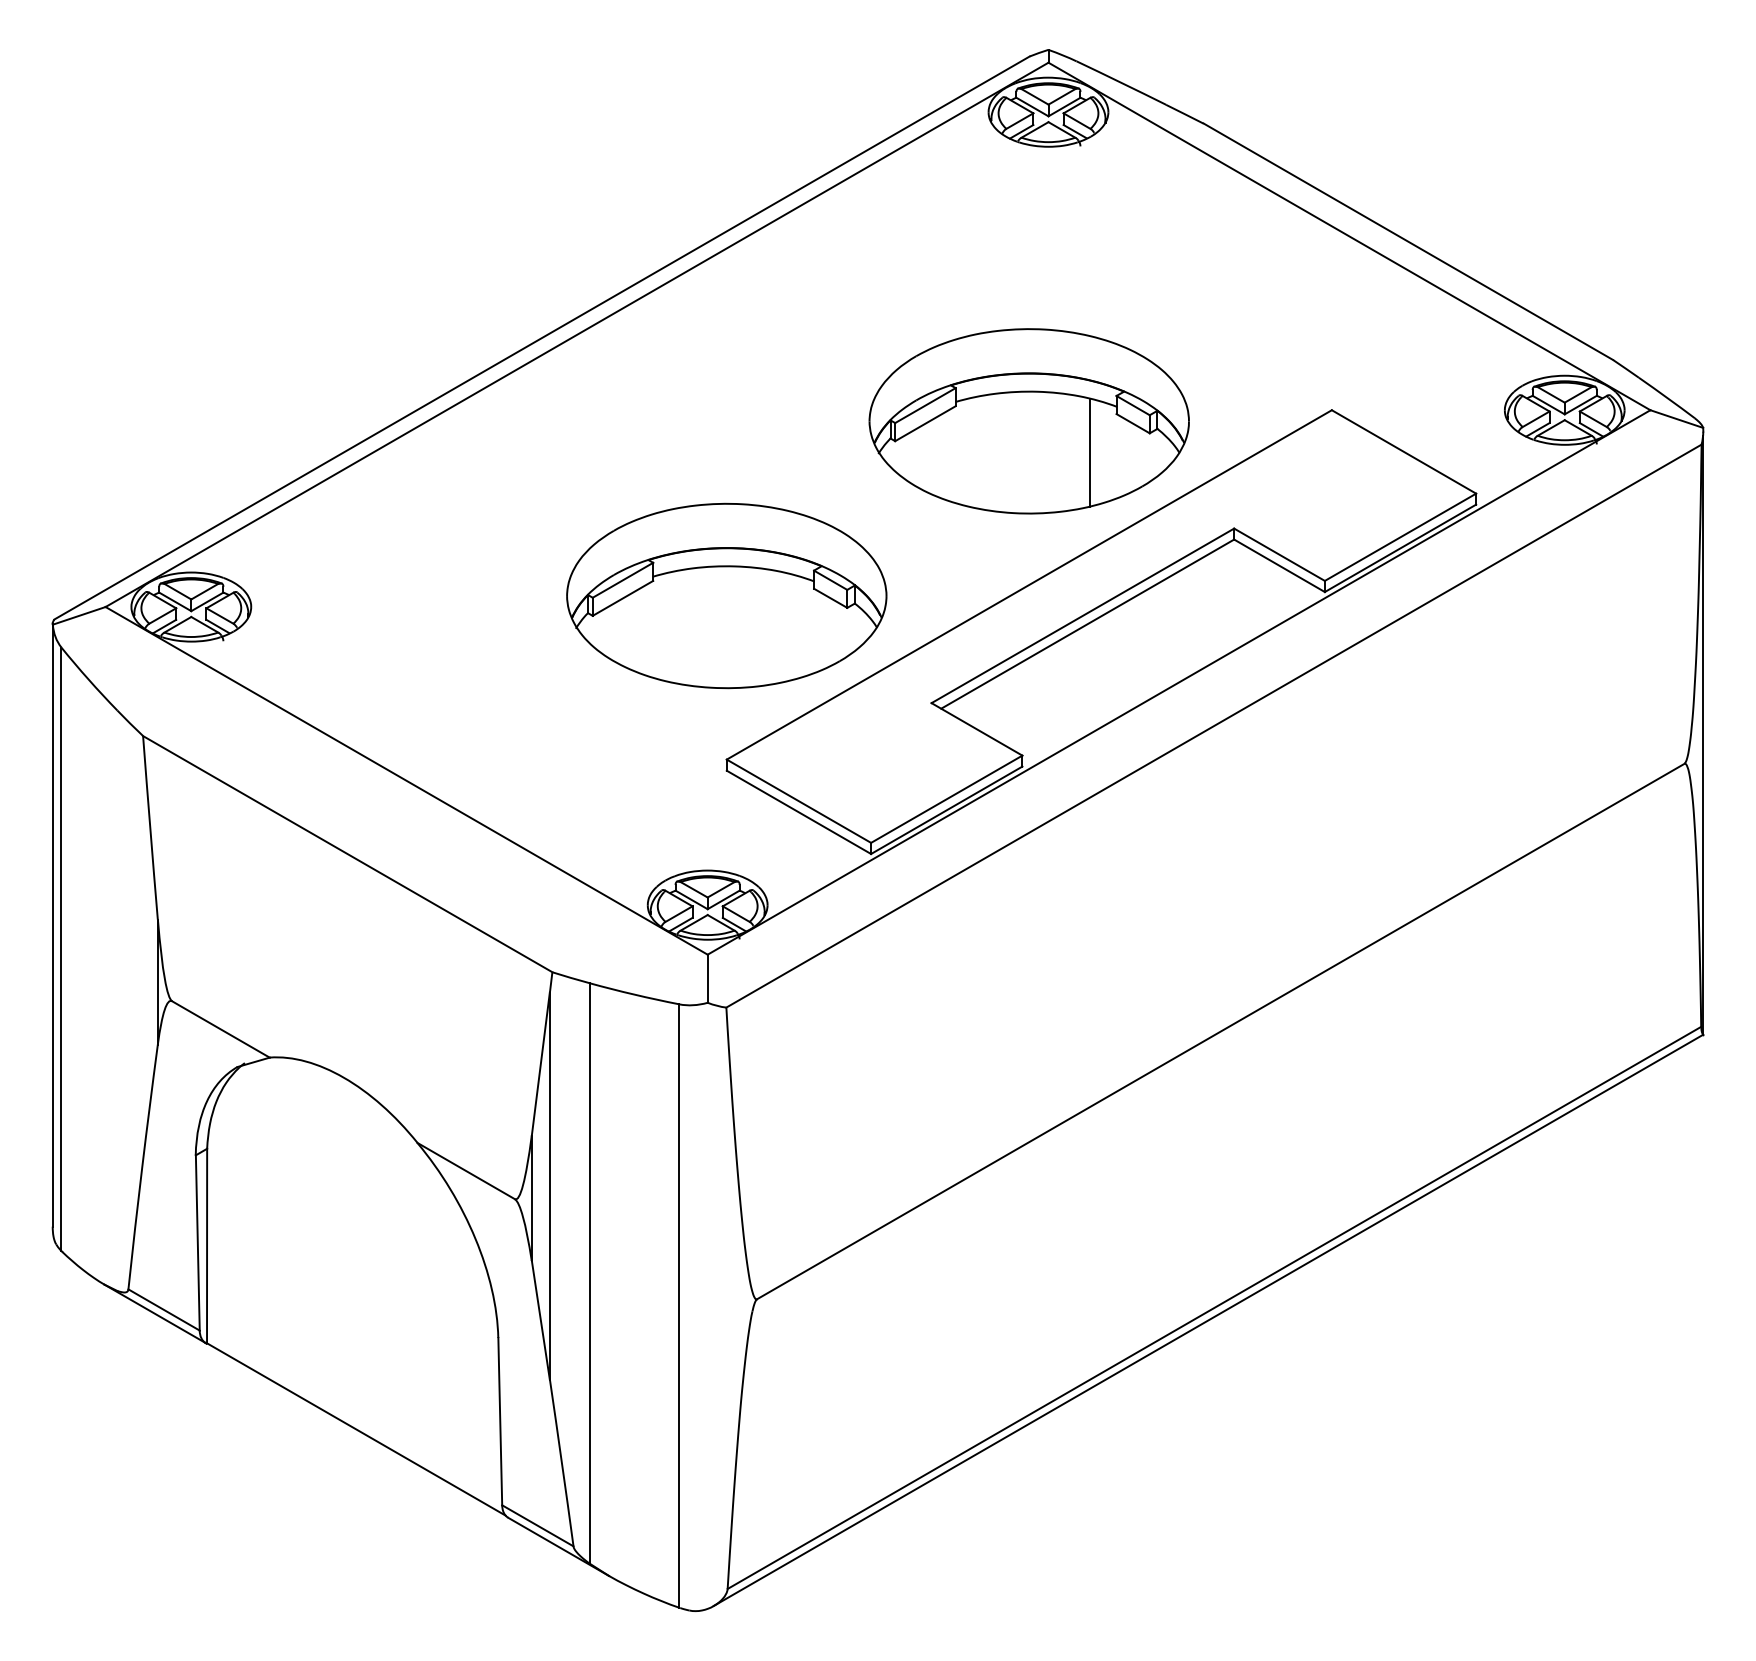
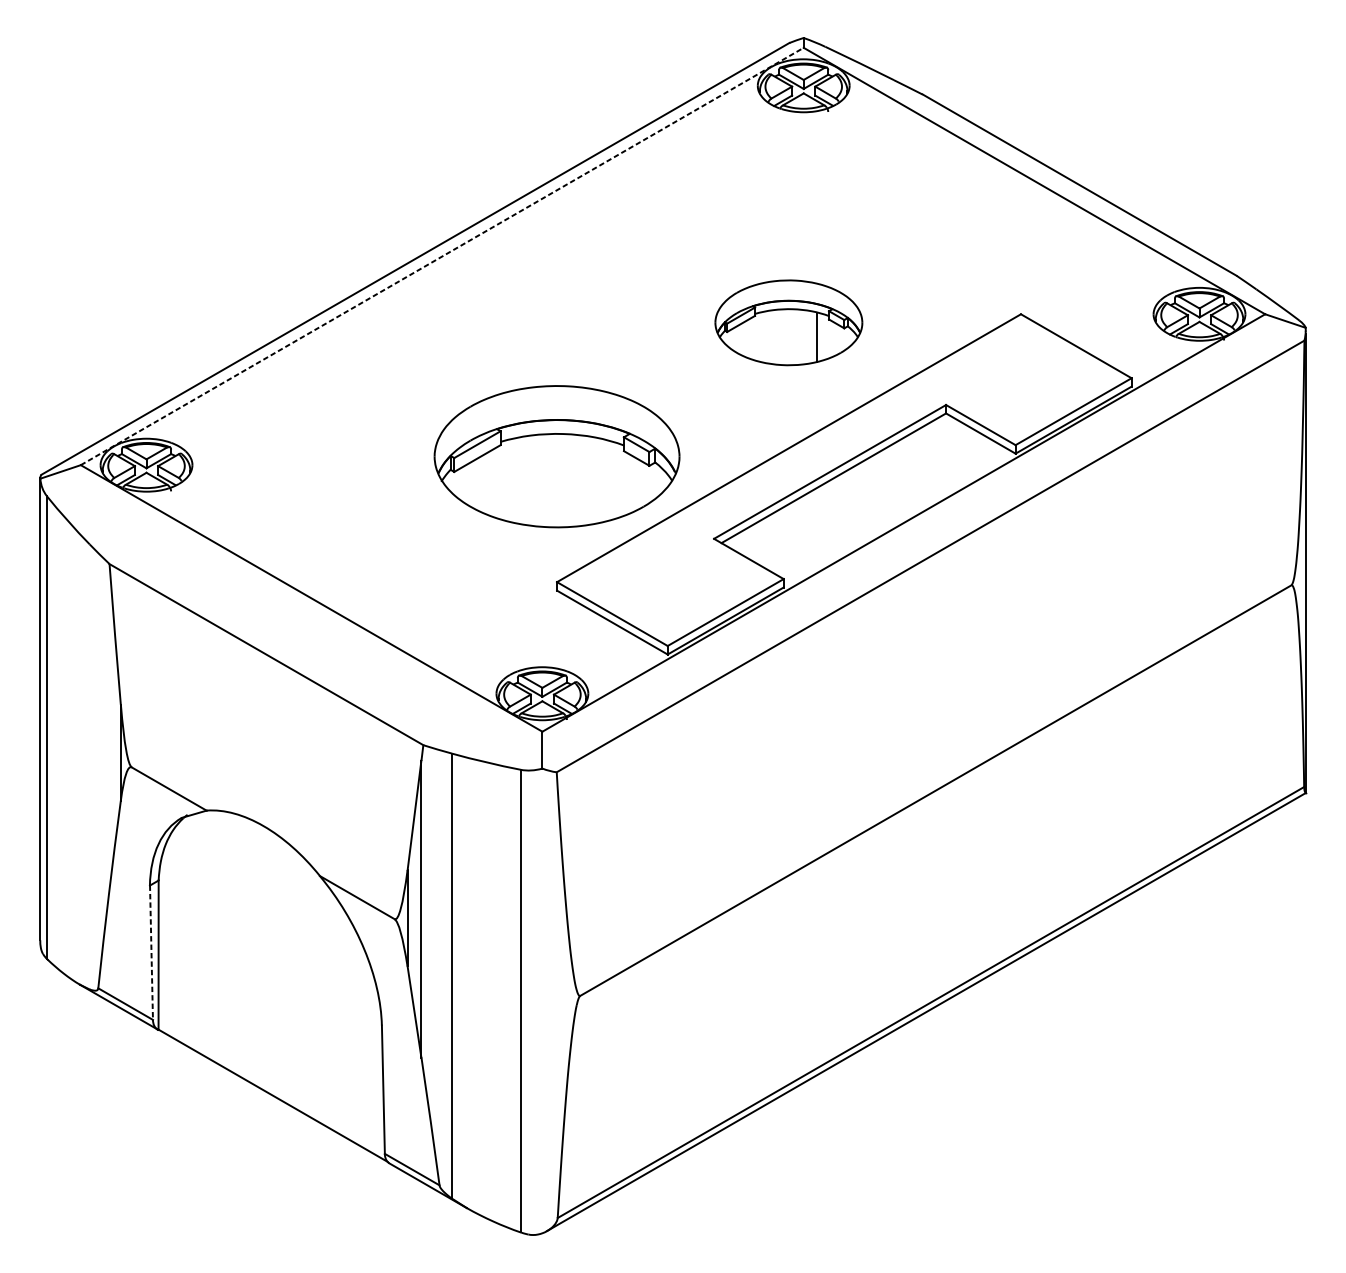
line: (577, 334) -> (442, 256), solid -> dashed
part: (1028, 421) -> (788, 322), size x0.6
line: (197, 1242) -> (151, 952), solid -> dashed

